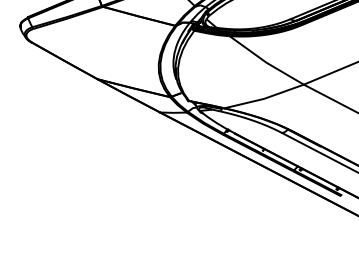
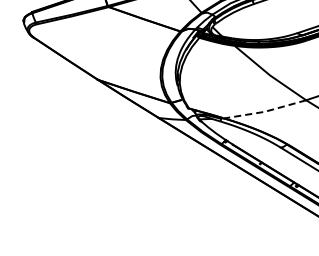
line: (263, 98) -> (264, 111), solid -> dashed

